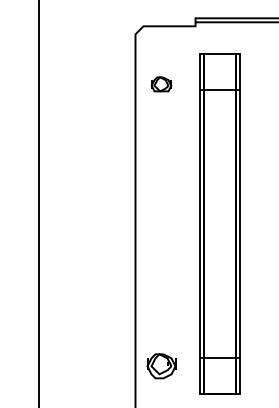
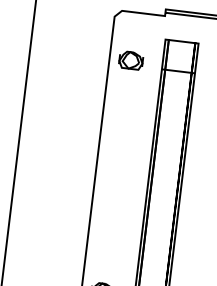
part: (161, 84) -> (131, 60), size x1.43

